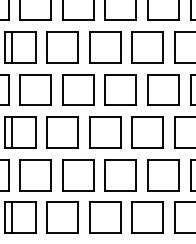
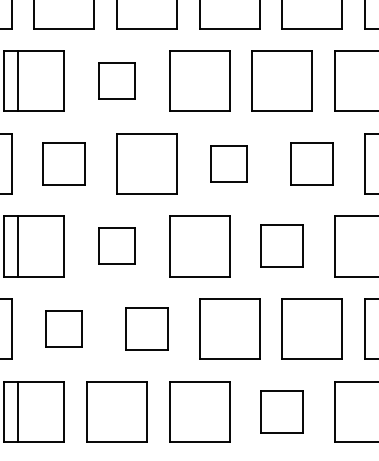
part: (62, 47) -> (116, 81), size x0.6
part: (35, 89) -> (63, 162), size x0.7
part: (120, 89) -> (228, 162), size x0.6
part: (163, 89) -> (312, 162), size x0.7
part: (62, 132) -> (116, 246), size x0.6
part: (147, 132) -> (281, 246), size x0.7
part: (35, 175) -> (63, 329), size x0.6
part: (78, 175) -> (147, 329), size x0.7
part: (147, 217) -> (281, 411), size x0.7

